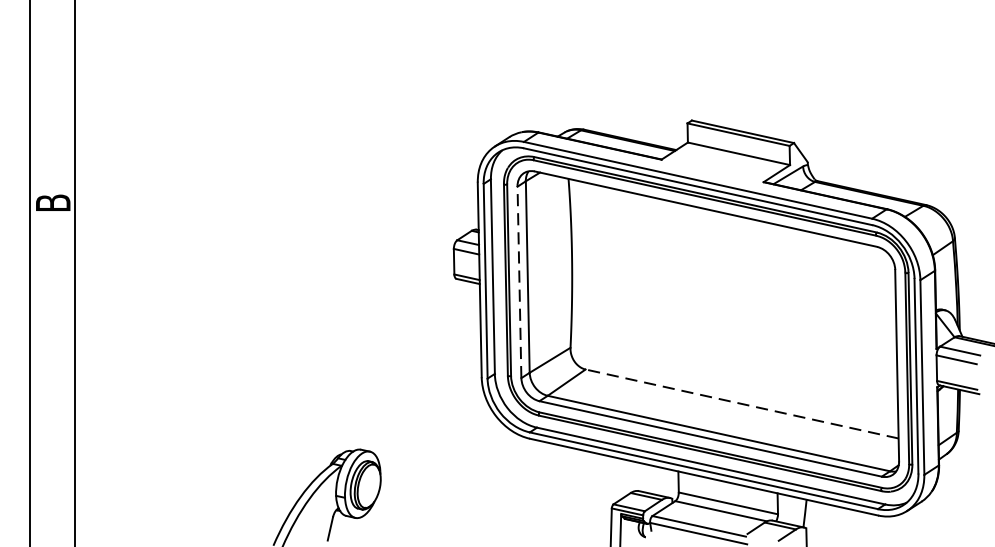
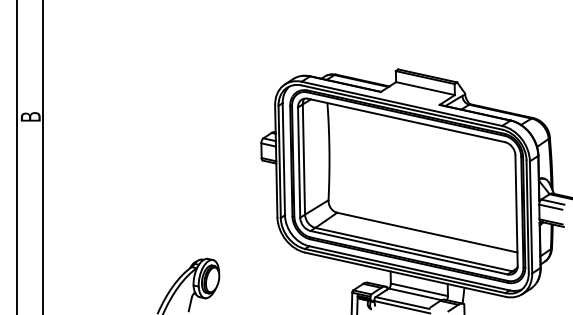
line: (520, 282) -> (299, 162), dashed -> solid
line: (740, 403) -> (426, 232), dashed -> solid

